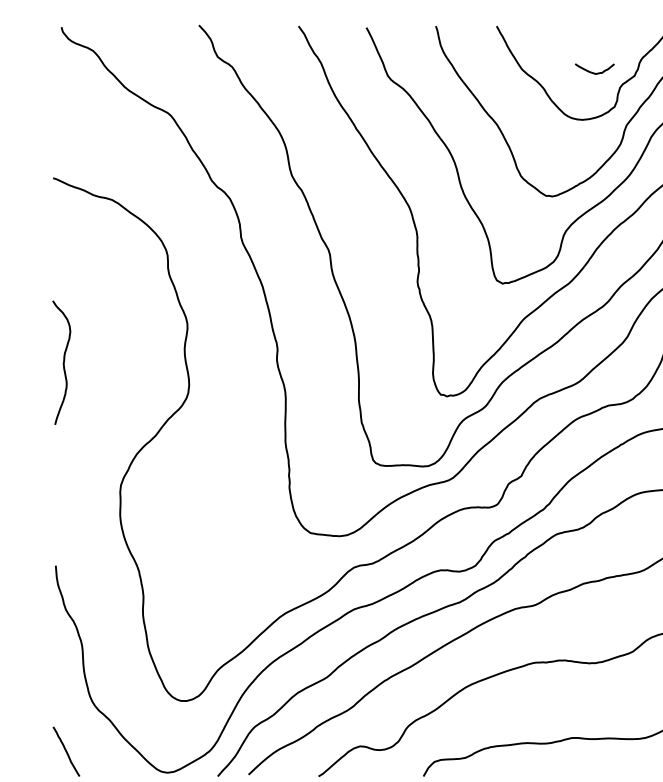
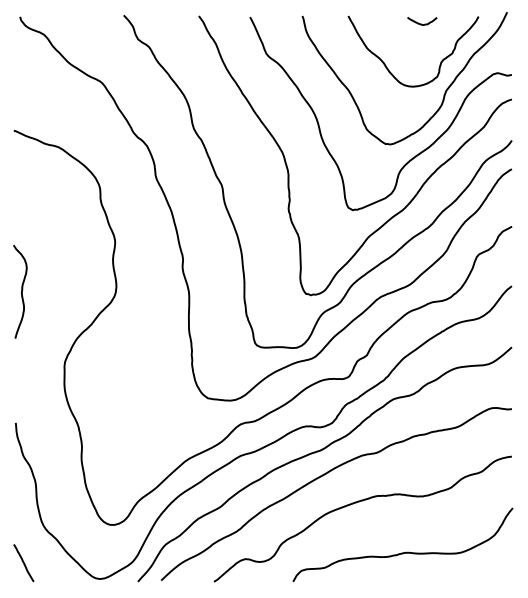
curve: (593, 71) -> (421, 23), moved
curve: (63, 362) -> (21, 291), moved

